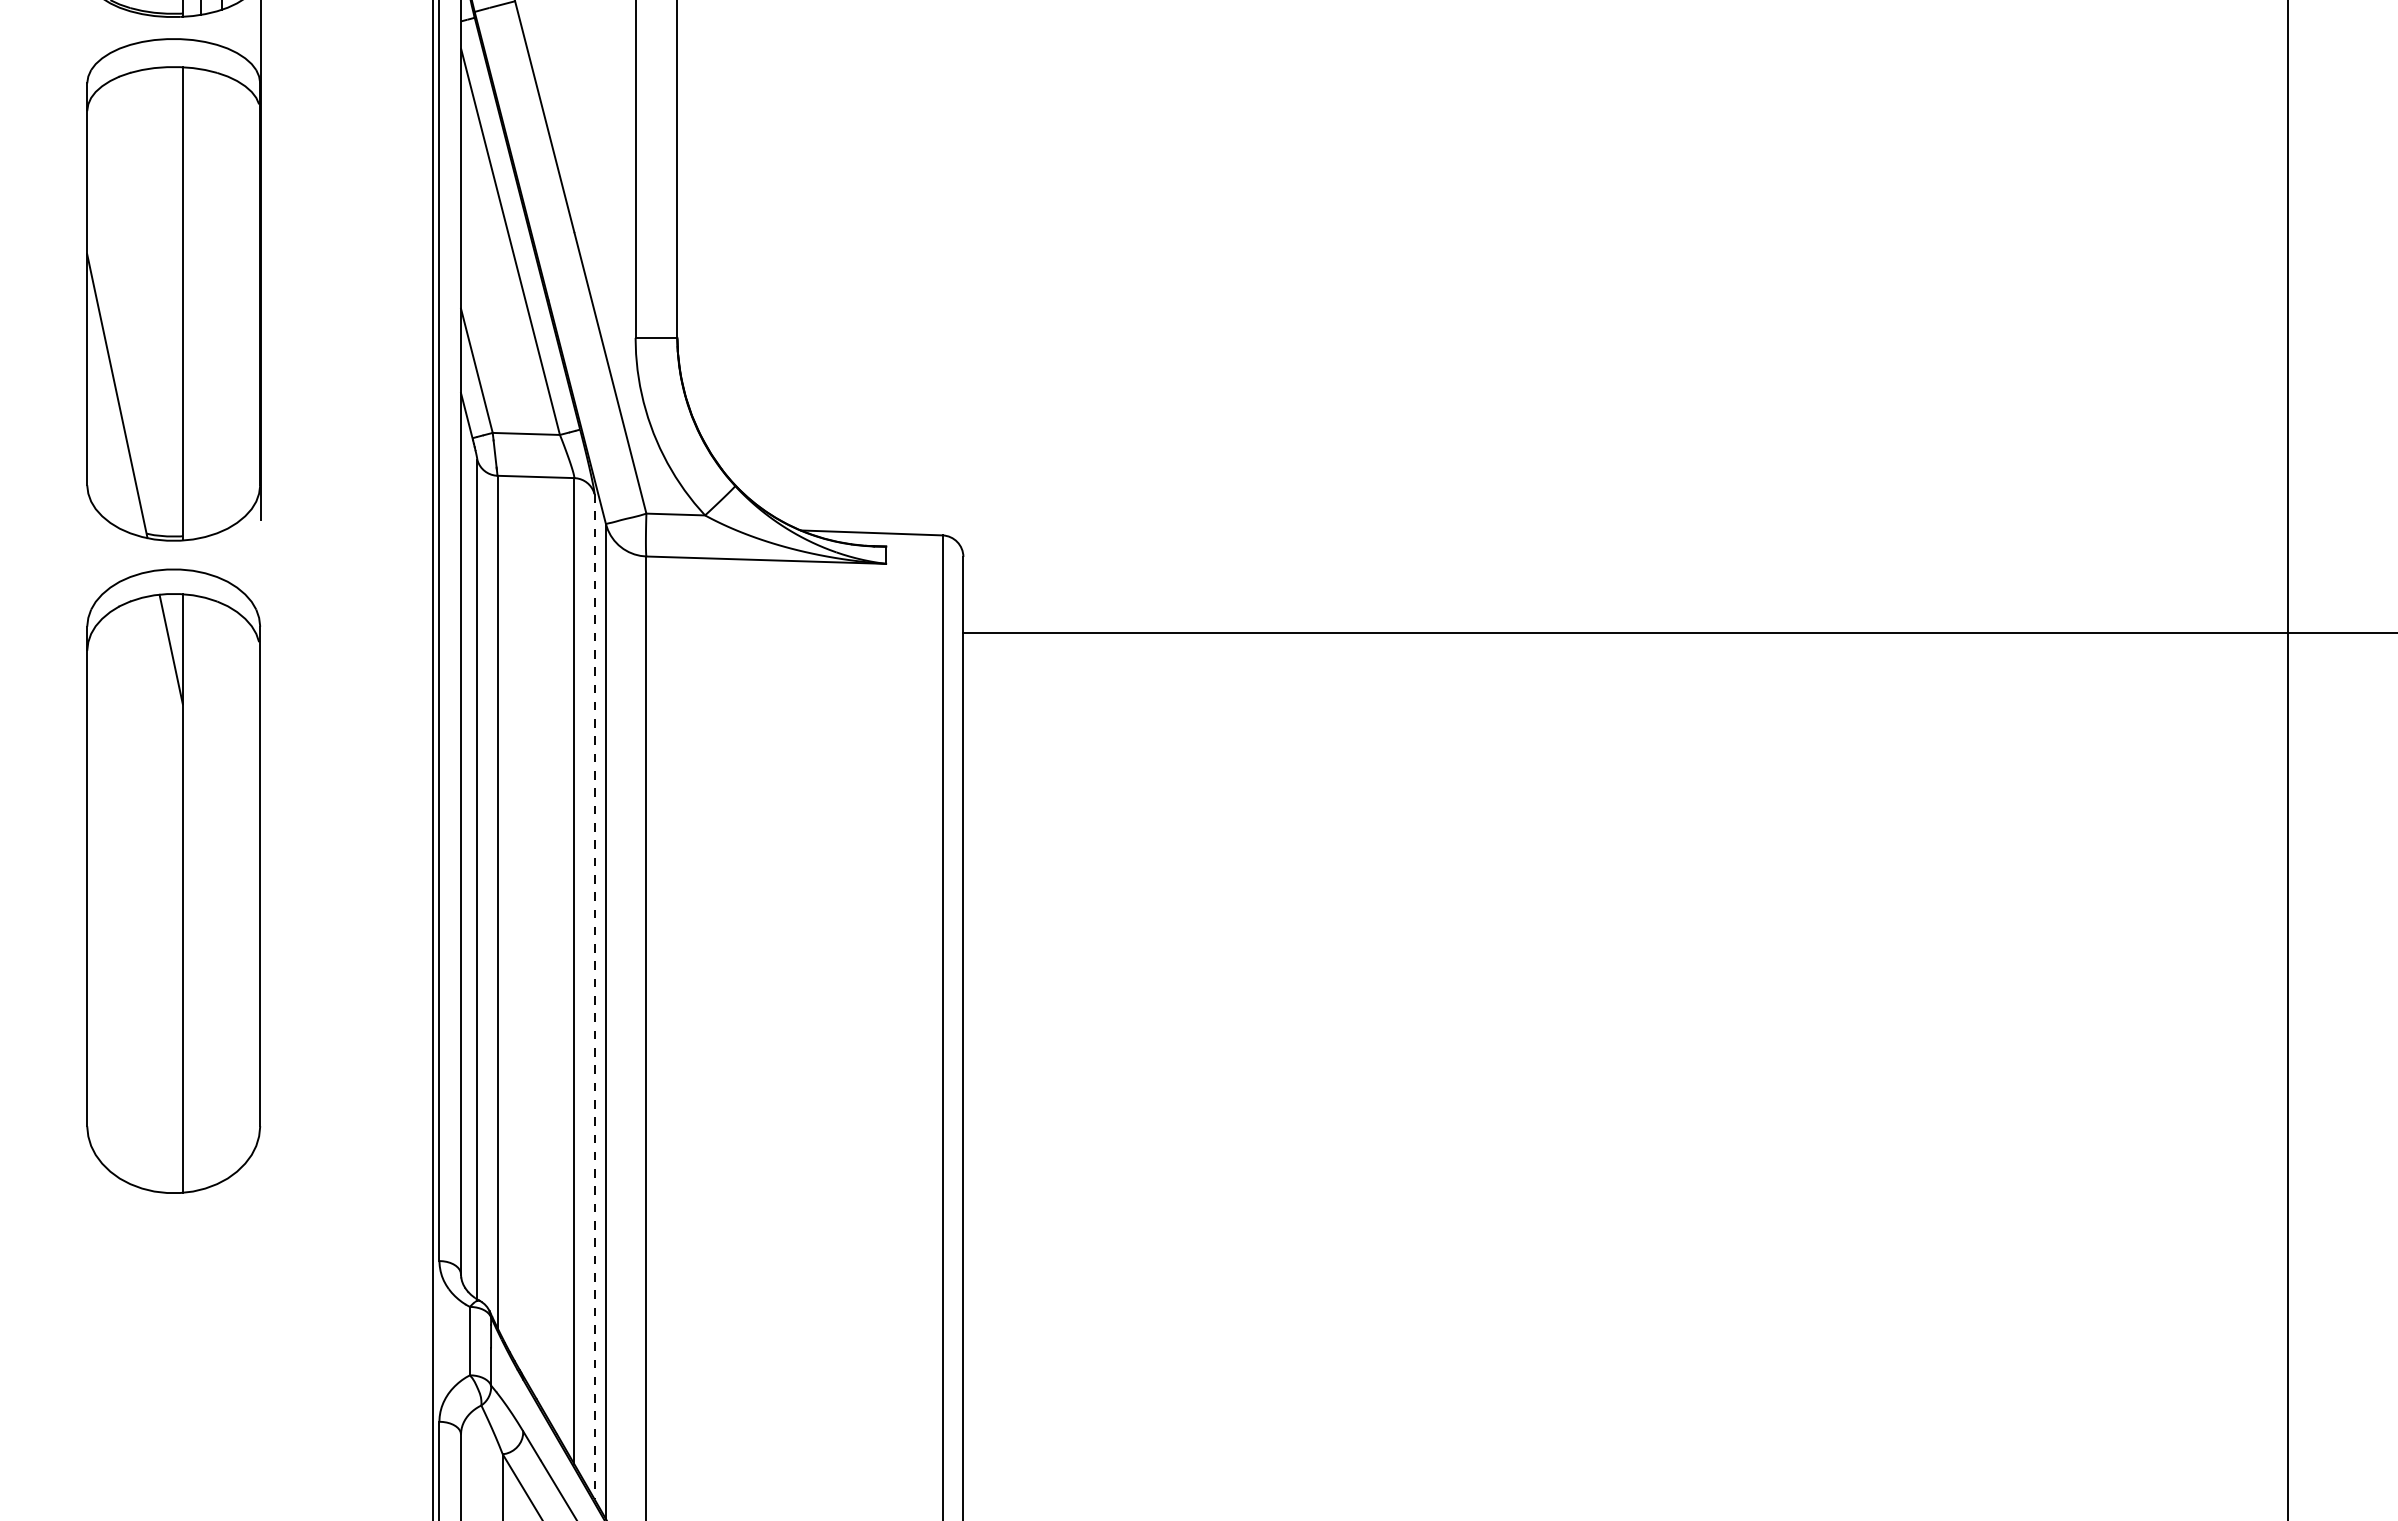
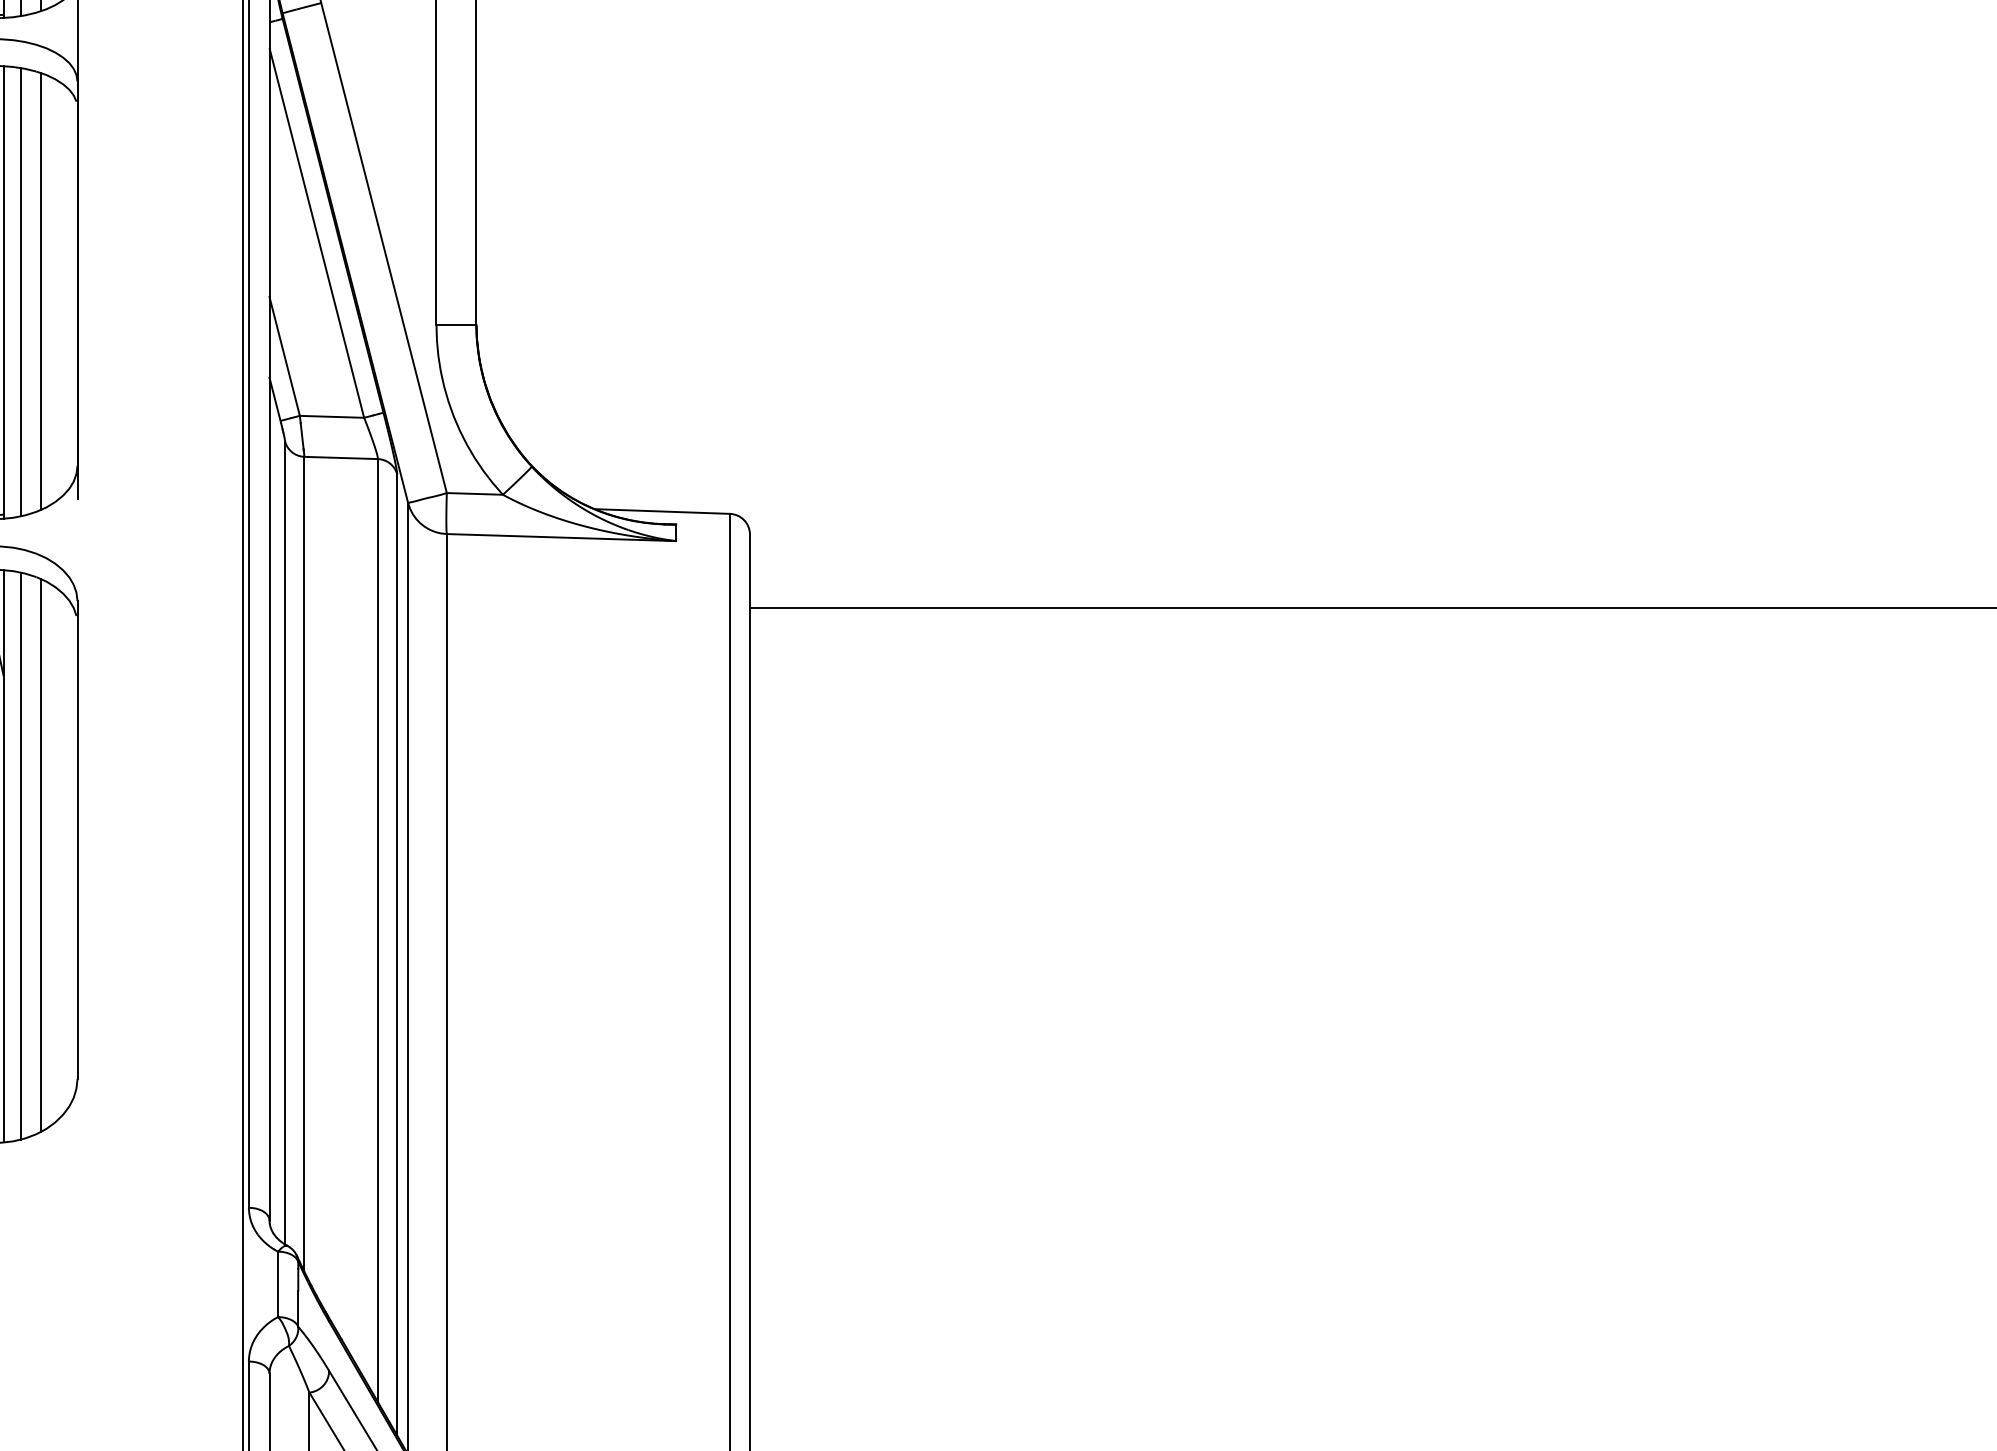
line: (222, 302) -> (41, 291), added
line: (200, 303) -> (20, 292), added
line: (200, 892) -> (20, 855), added
line: (222, 892) -> (41, 855), added
line: (594, 996) -> (397, 954), dashed -> solid

